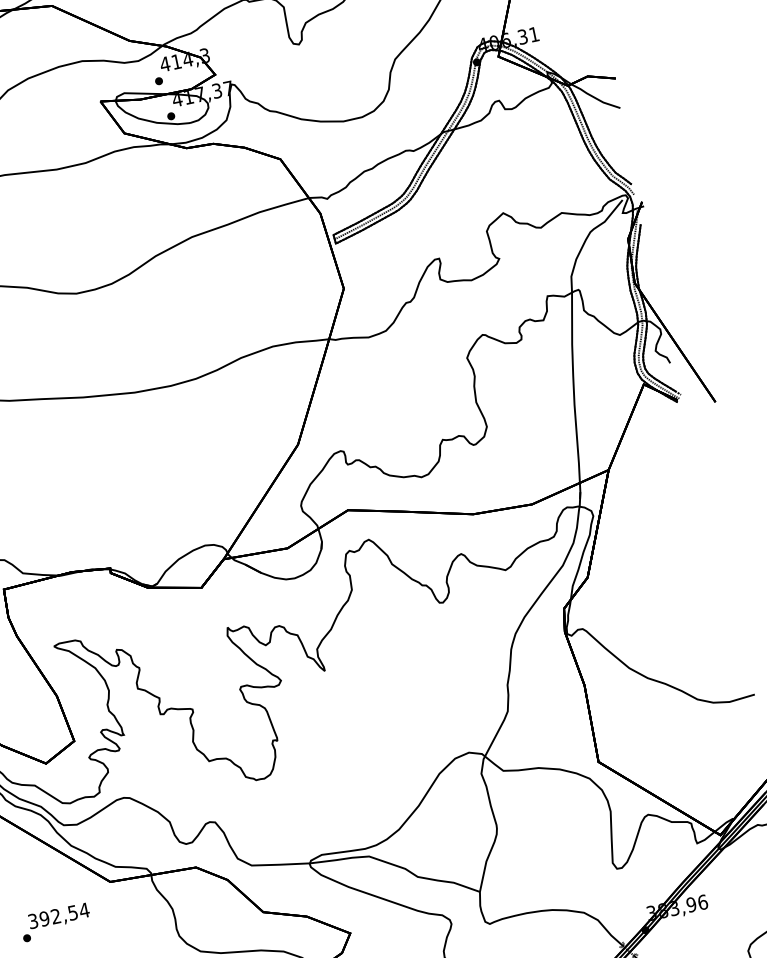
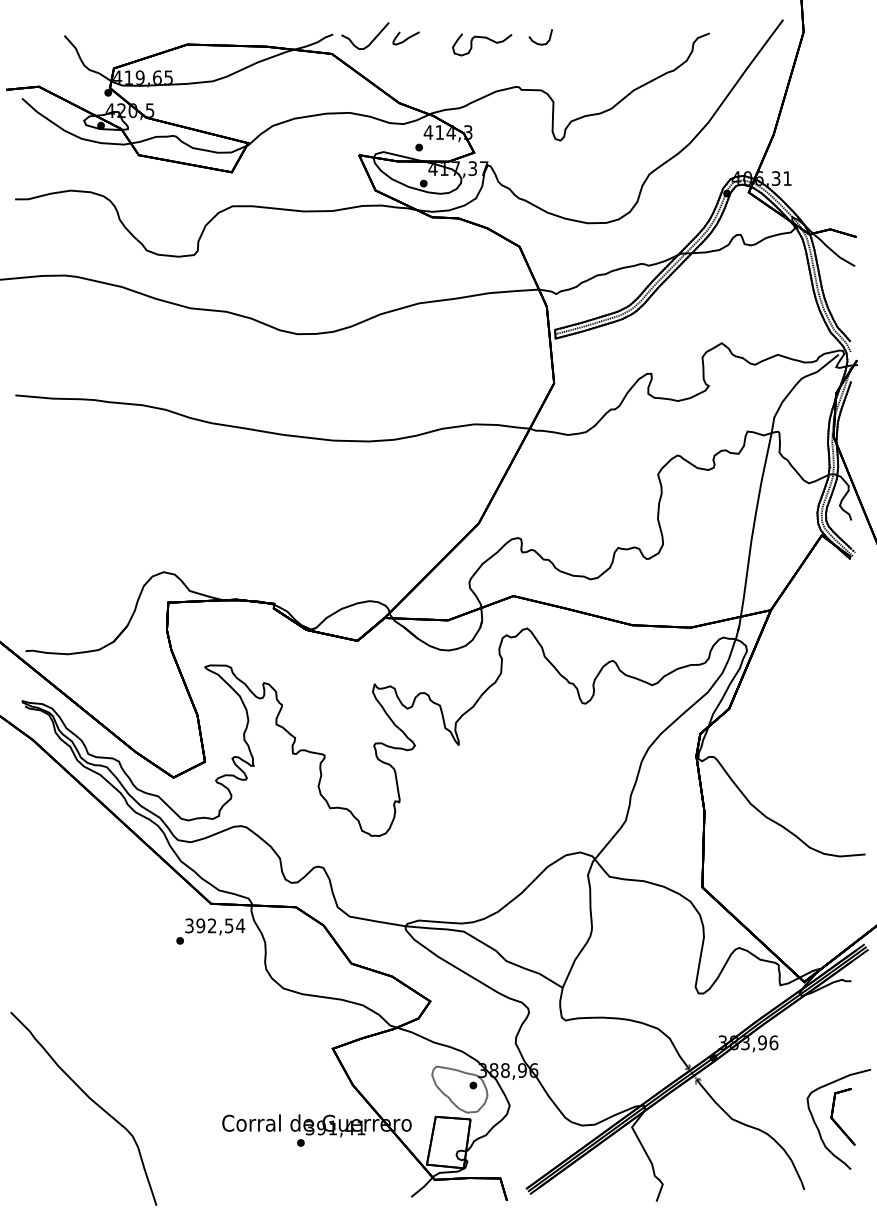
text: (55, 922) -> (210, 931), moved

